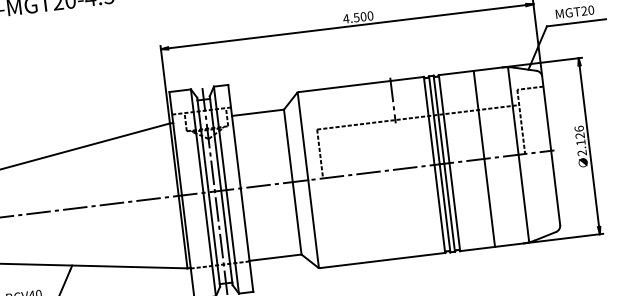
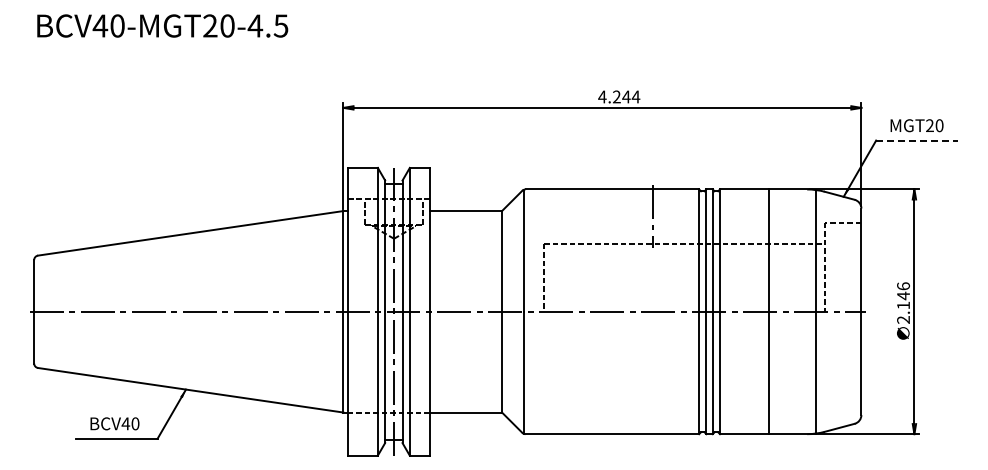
text: (363, 16) -> (626, 96), 4.500 -> 4.244
line: (576, 22) -> (917, 140), solid -> dashed
text: (580, 135) -> (903, 295), 2.126 -> 2.146

